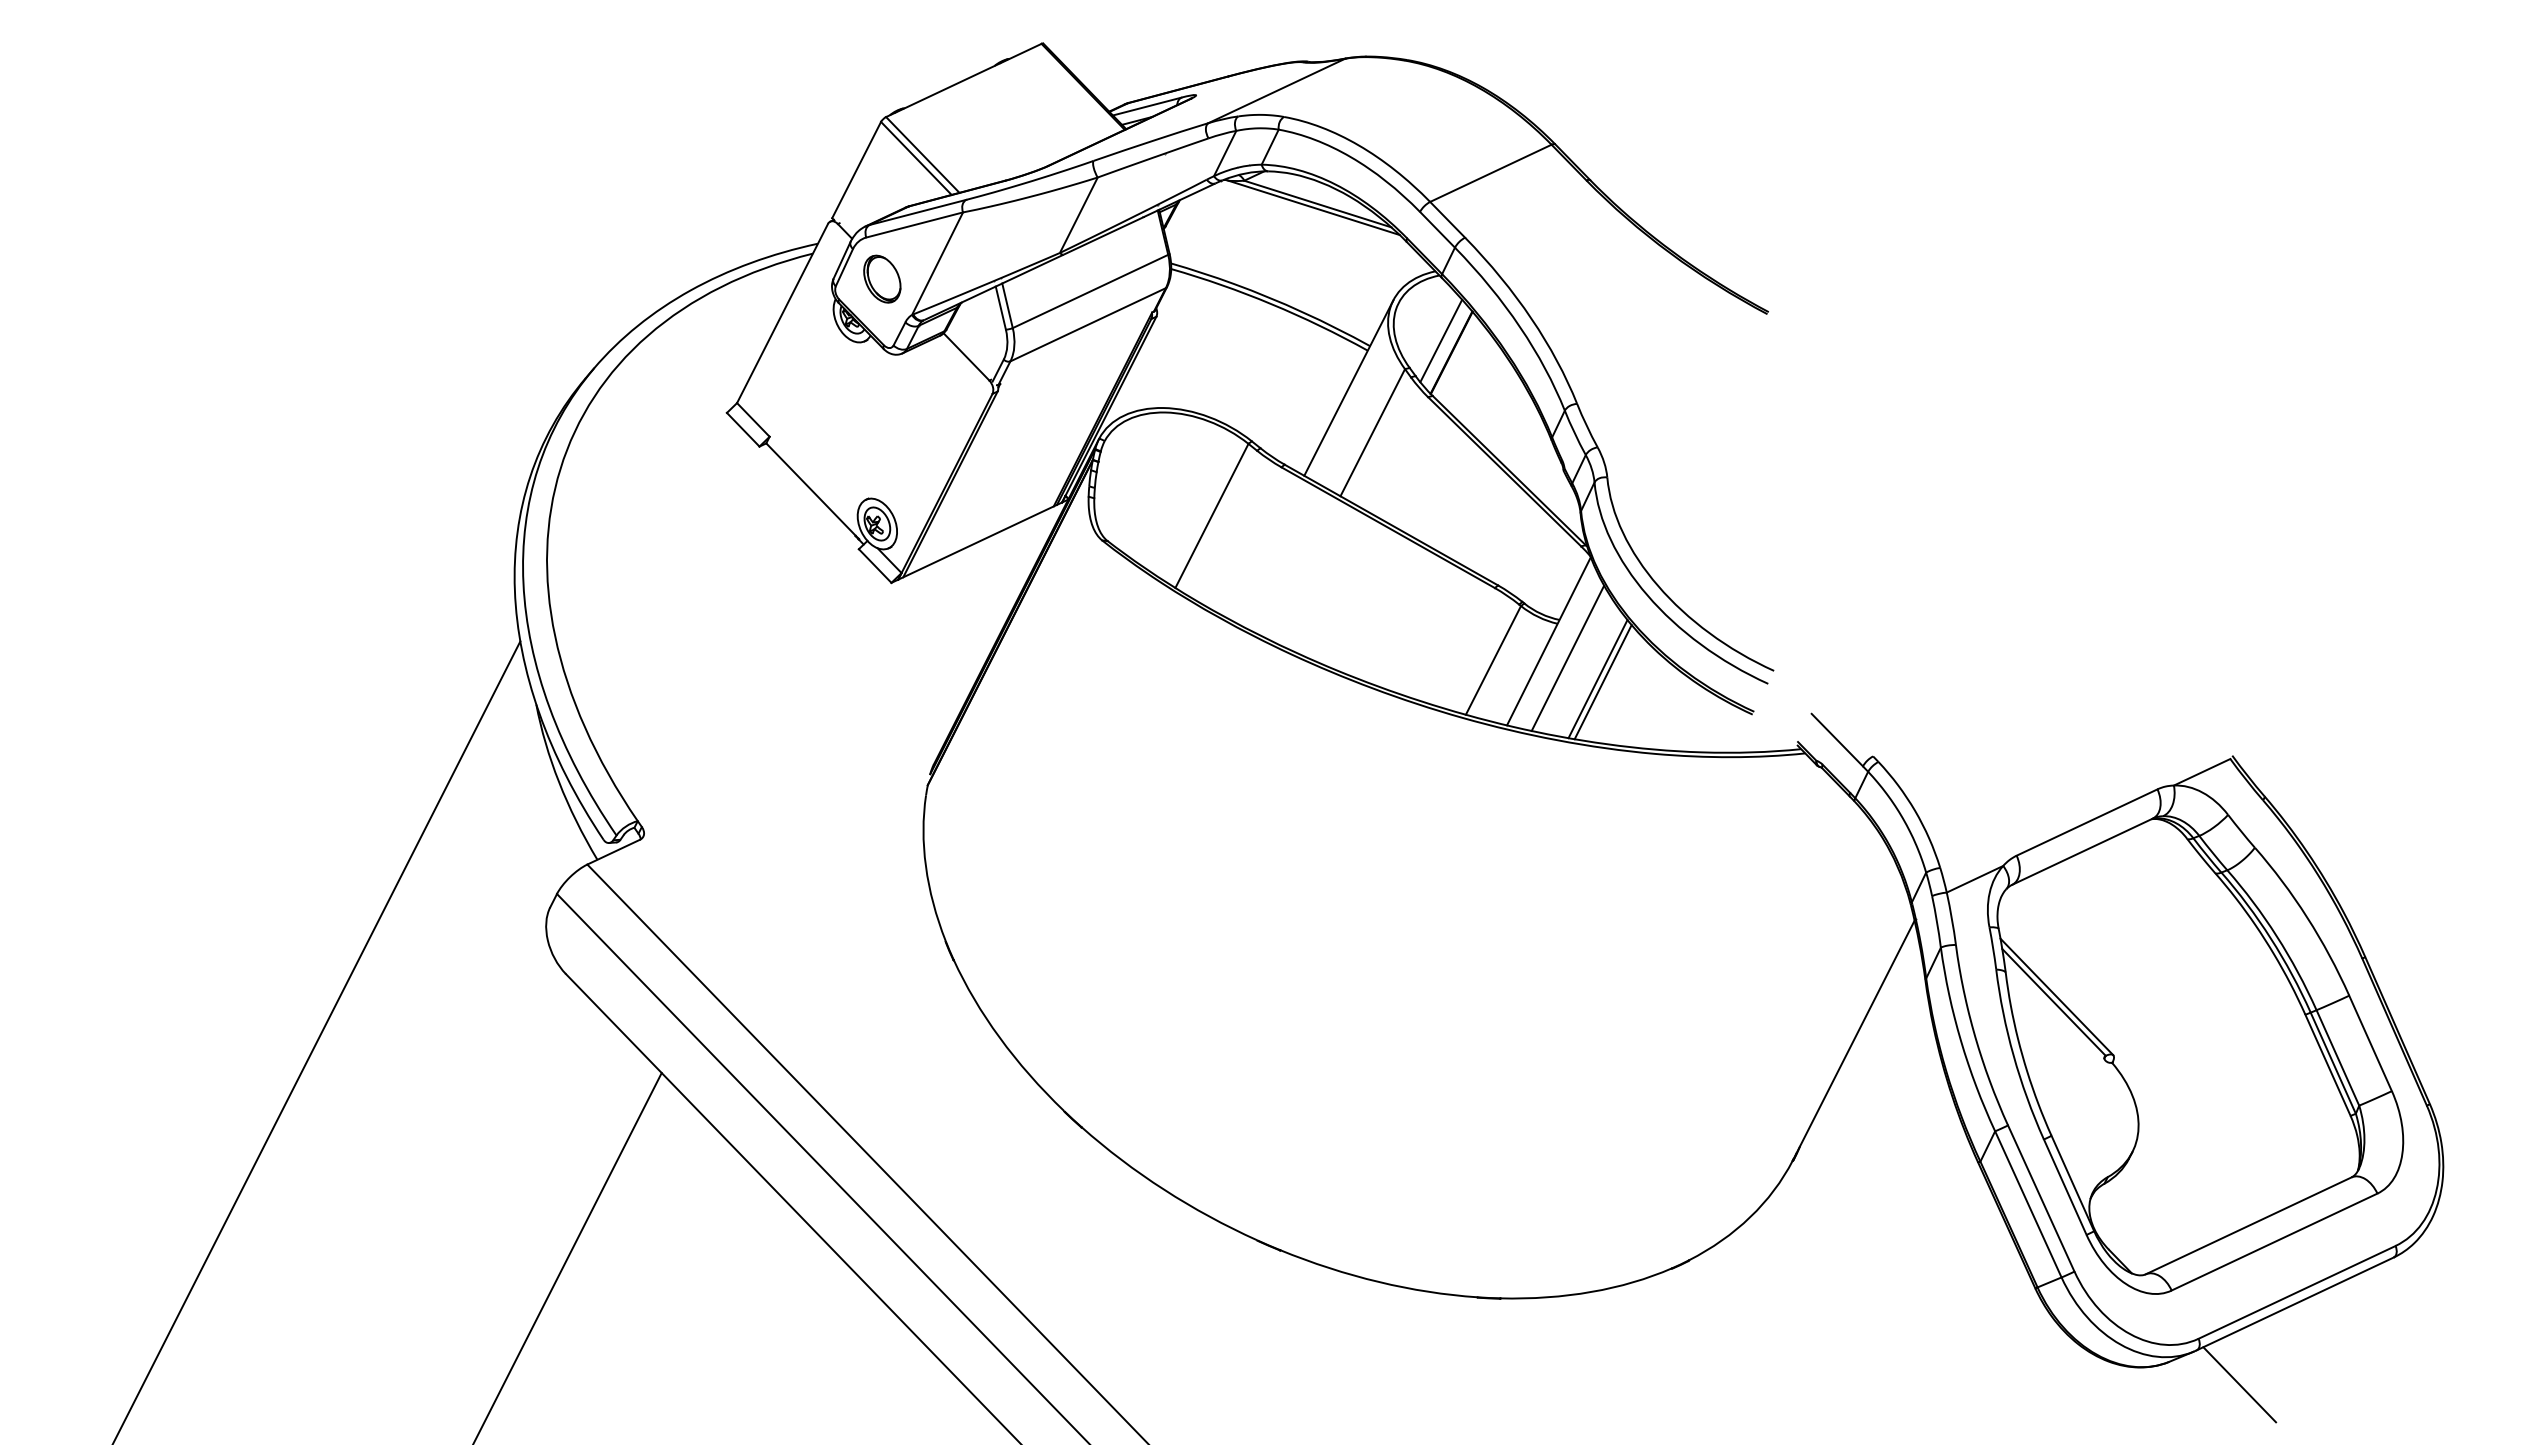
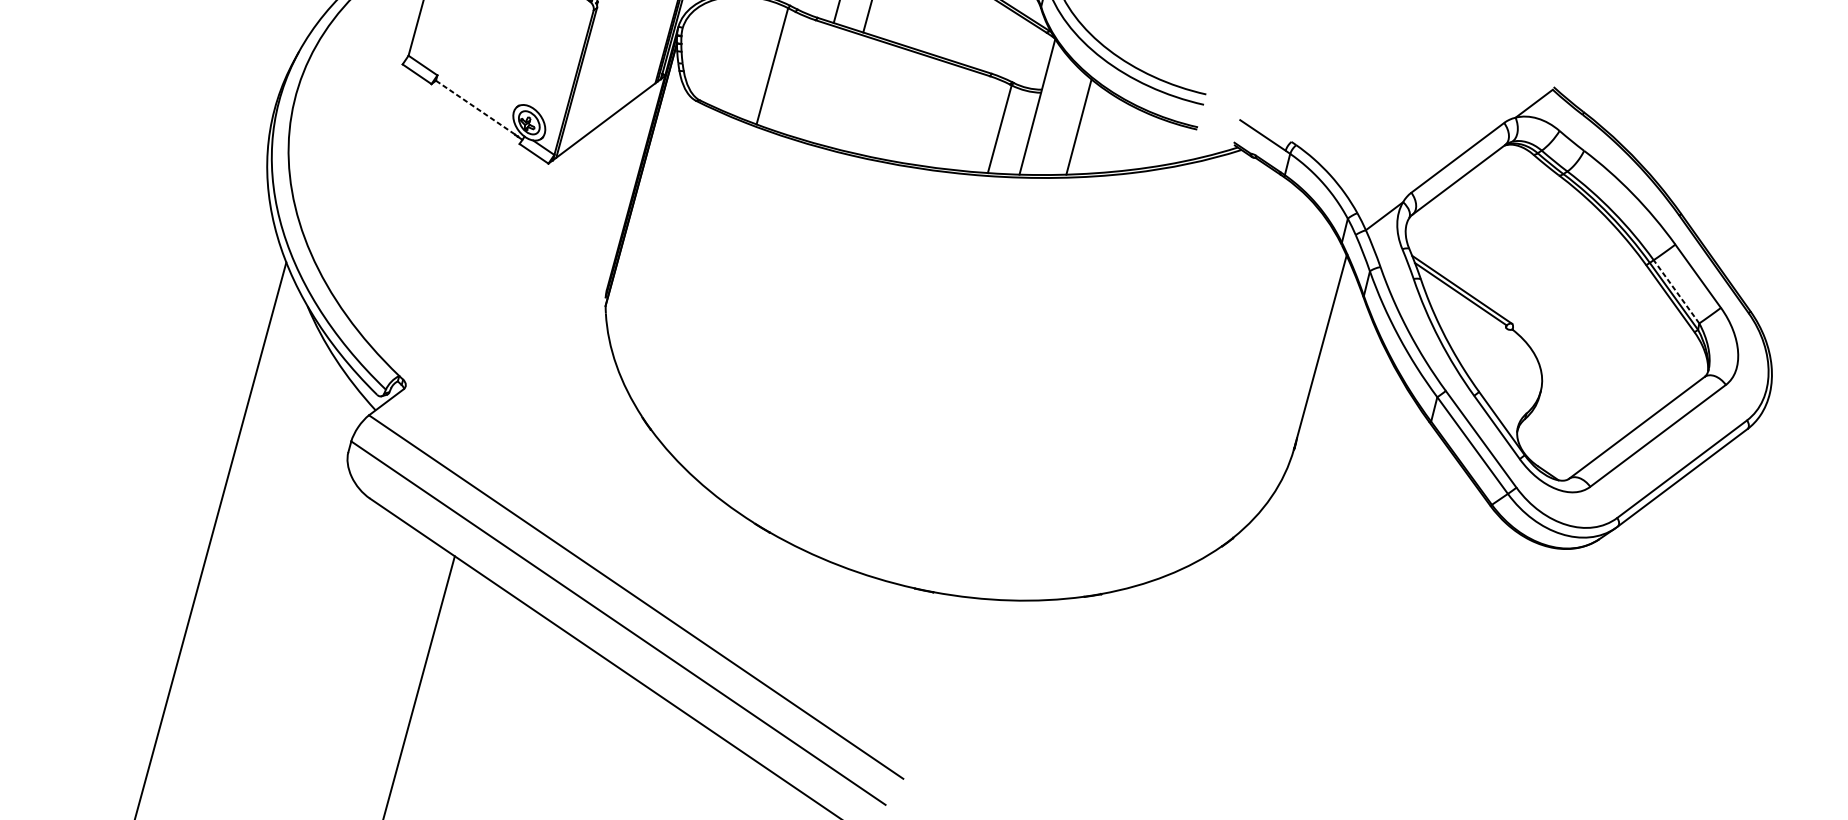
line: (812, 491) -> (477, 108), solid -> dashed
line: (1567, 658) -> (1053, 116), removed
line: (1602, 682) -> (1082, 128), removed
line: (2337, 1057) -> (1676, 291), solid -> dashed
line: (2239, 1384) -> (1654, 545), removed

